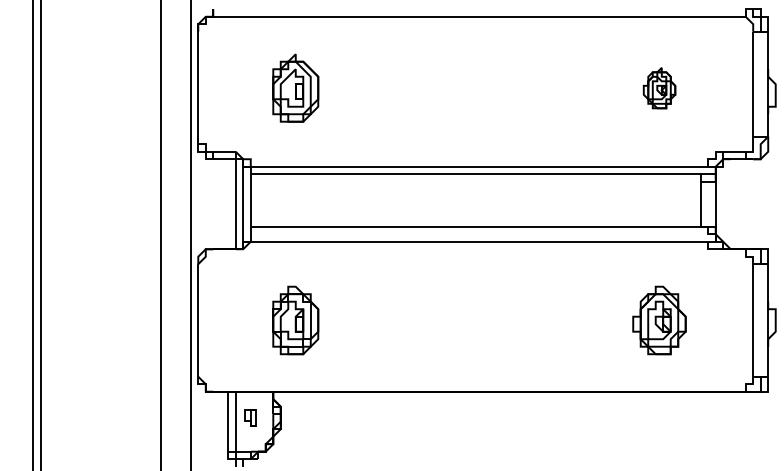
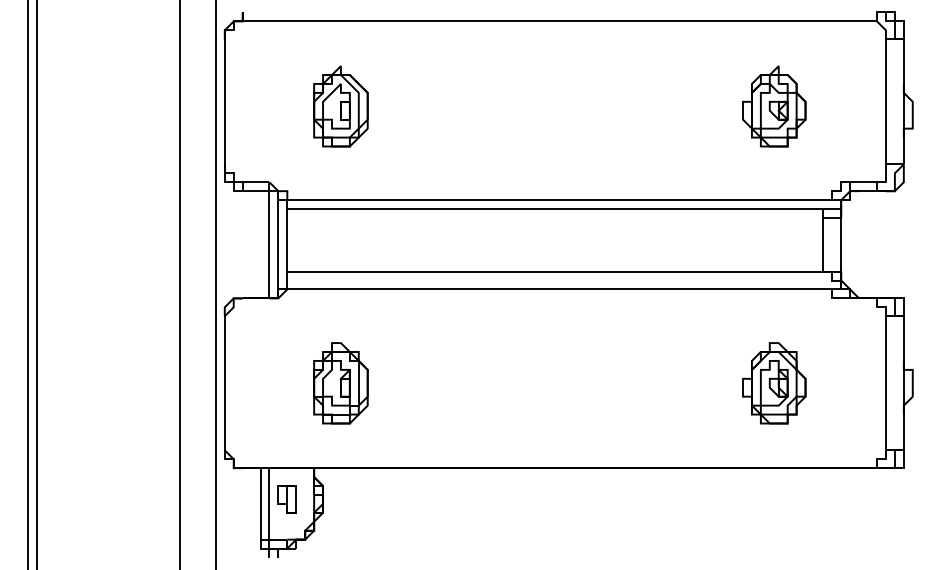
part: (659, 88) -> (774, 106), size x1.67
part: (250, 418) -> (286, 499), size x1.43

